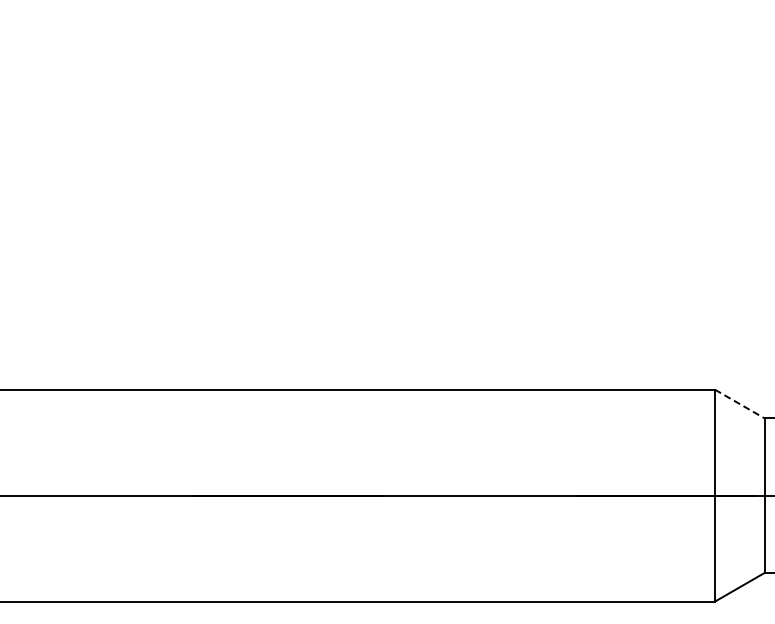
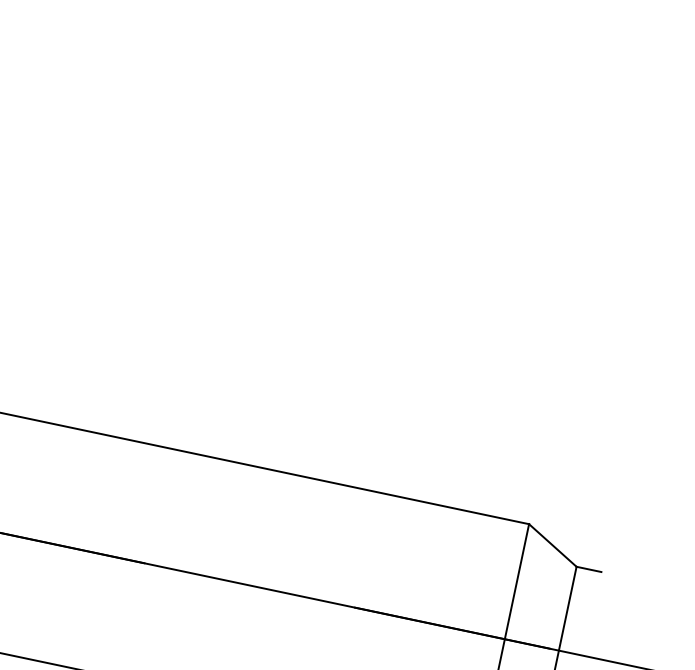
line: (739, 404) -> (552, 545), dashed -> solid

